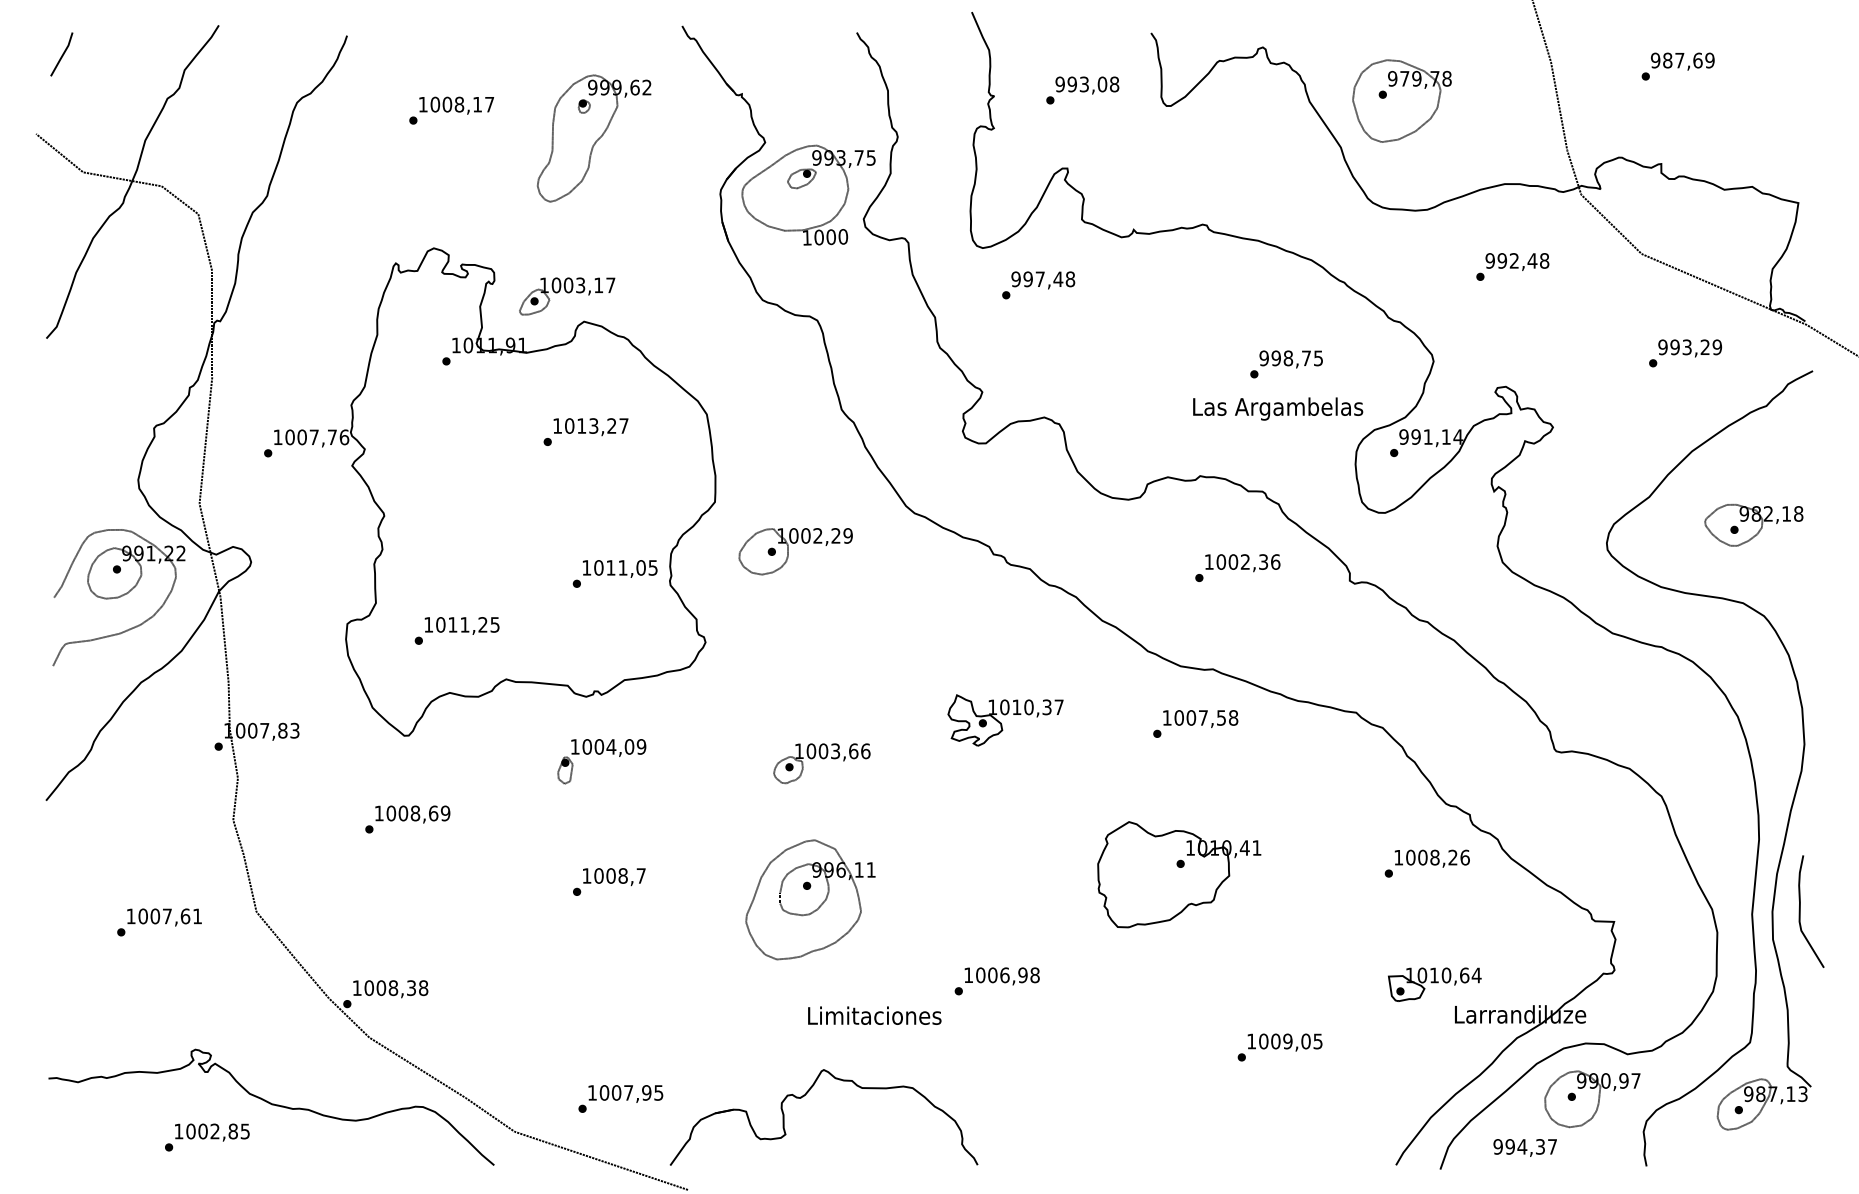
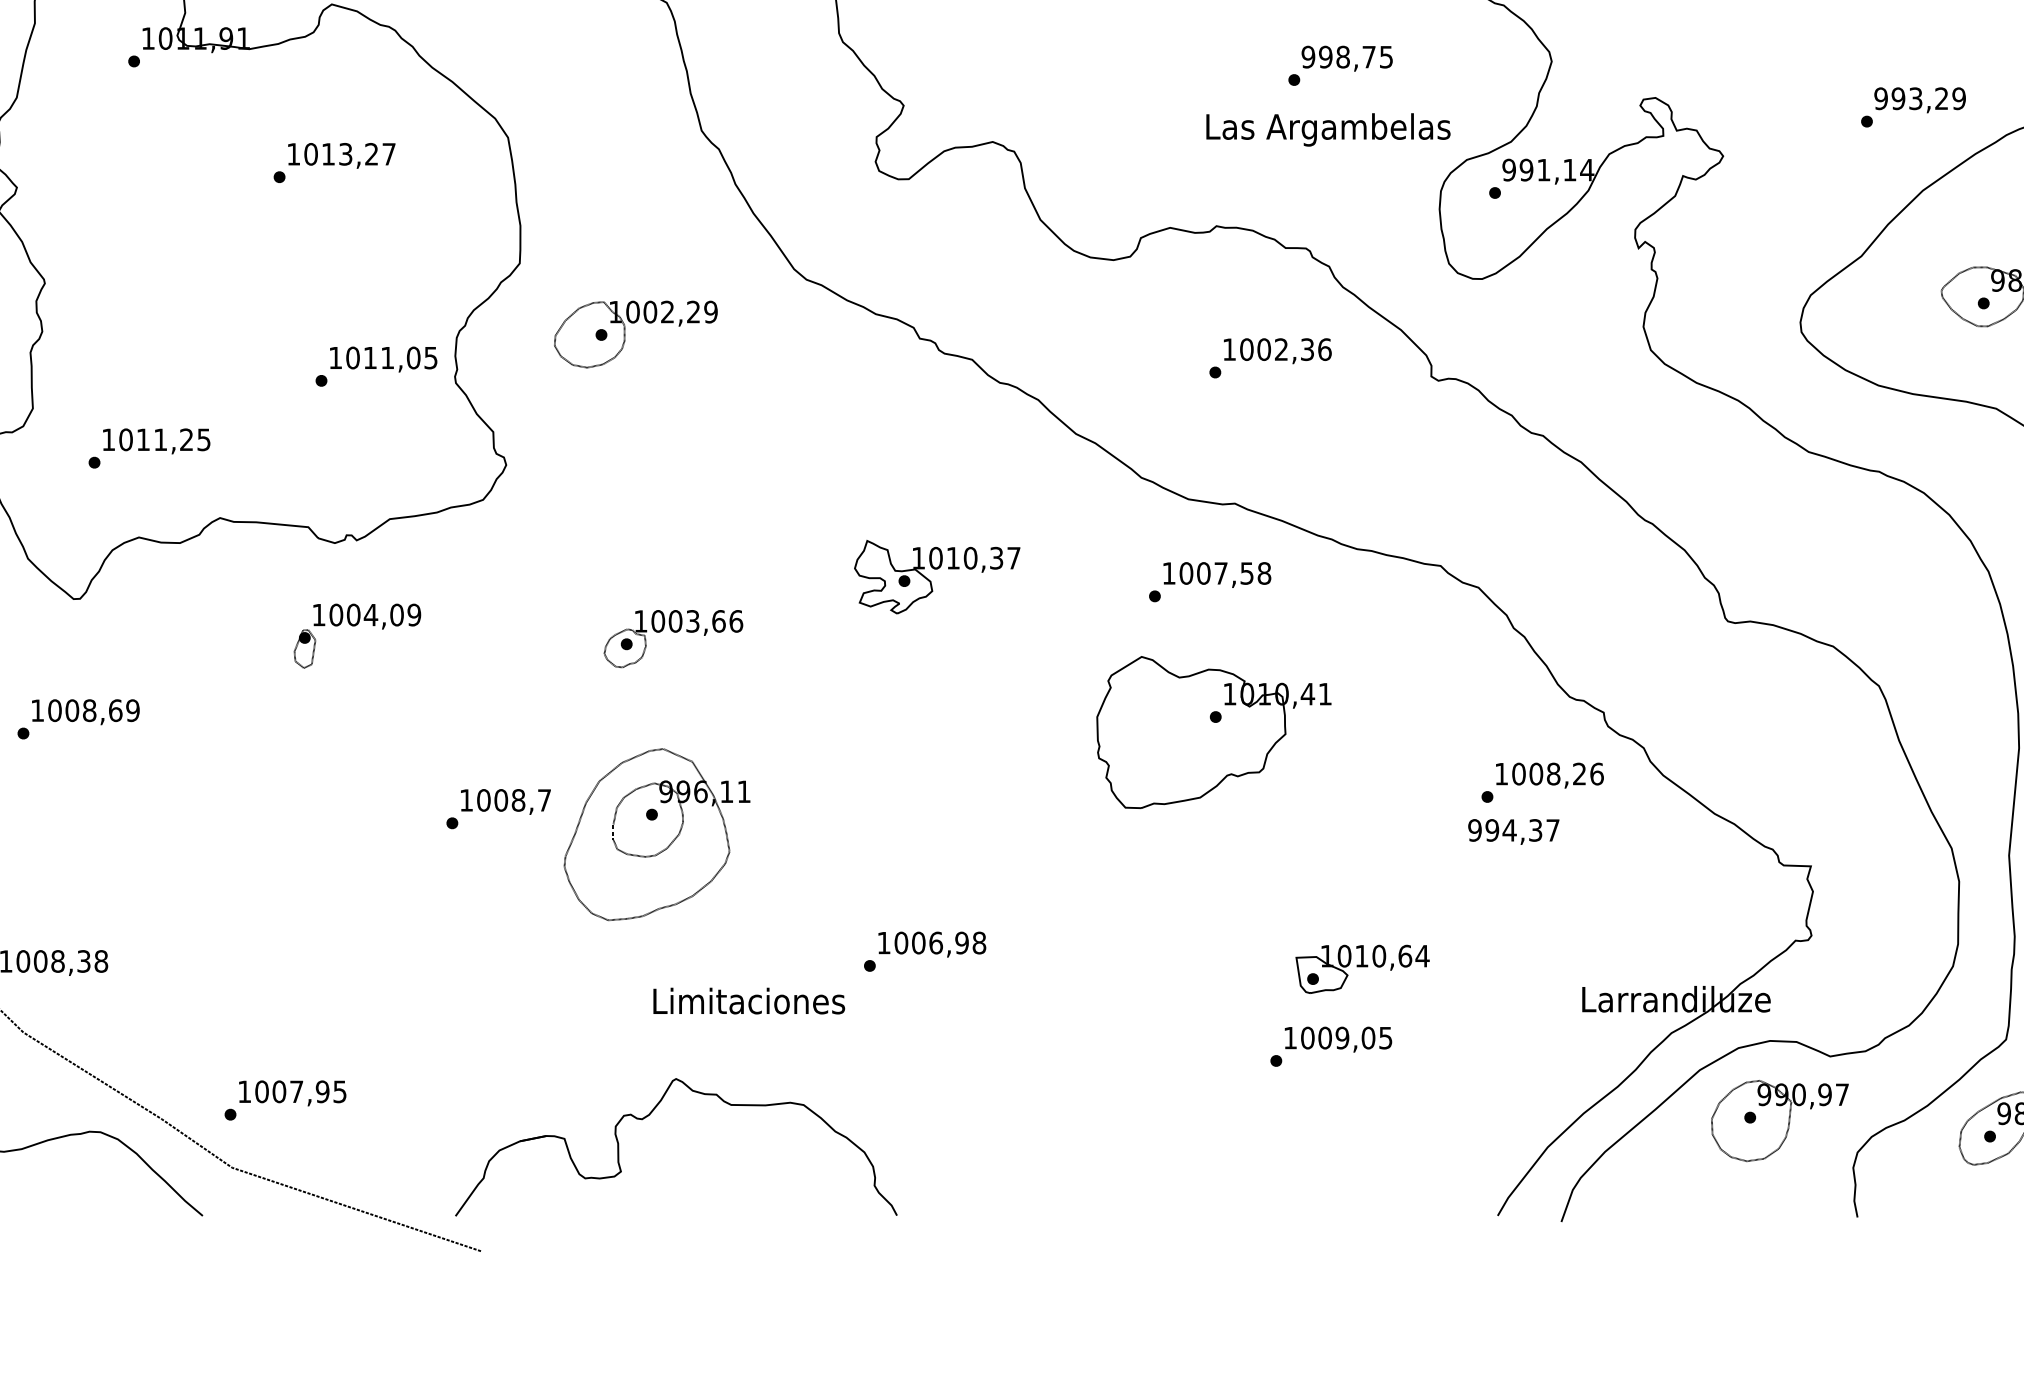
text: (1685, 353) -> (1913, 107), moved
part: (1179, 874) -> (1214, 732), moved
text: (609, 881) -> (498, 808), moved
part: (1434, 984) -> (1361, 969), moved
text: (620, 1098) -> (284, 1099), moved
text: (1524, 1147) -> (1512, 831), moved

